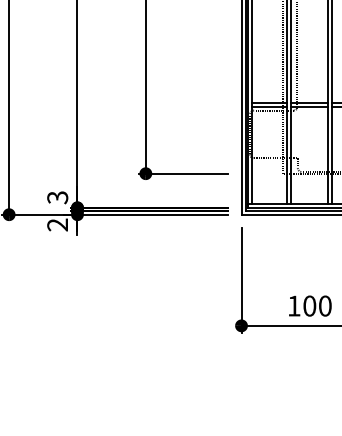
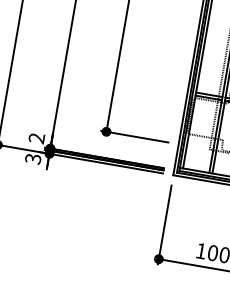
text: (57, 197) -> (36, 138), 3 -> 2
text: (57, 224) -> (33, 158), 2 -> 3

